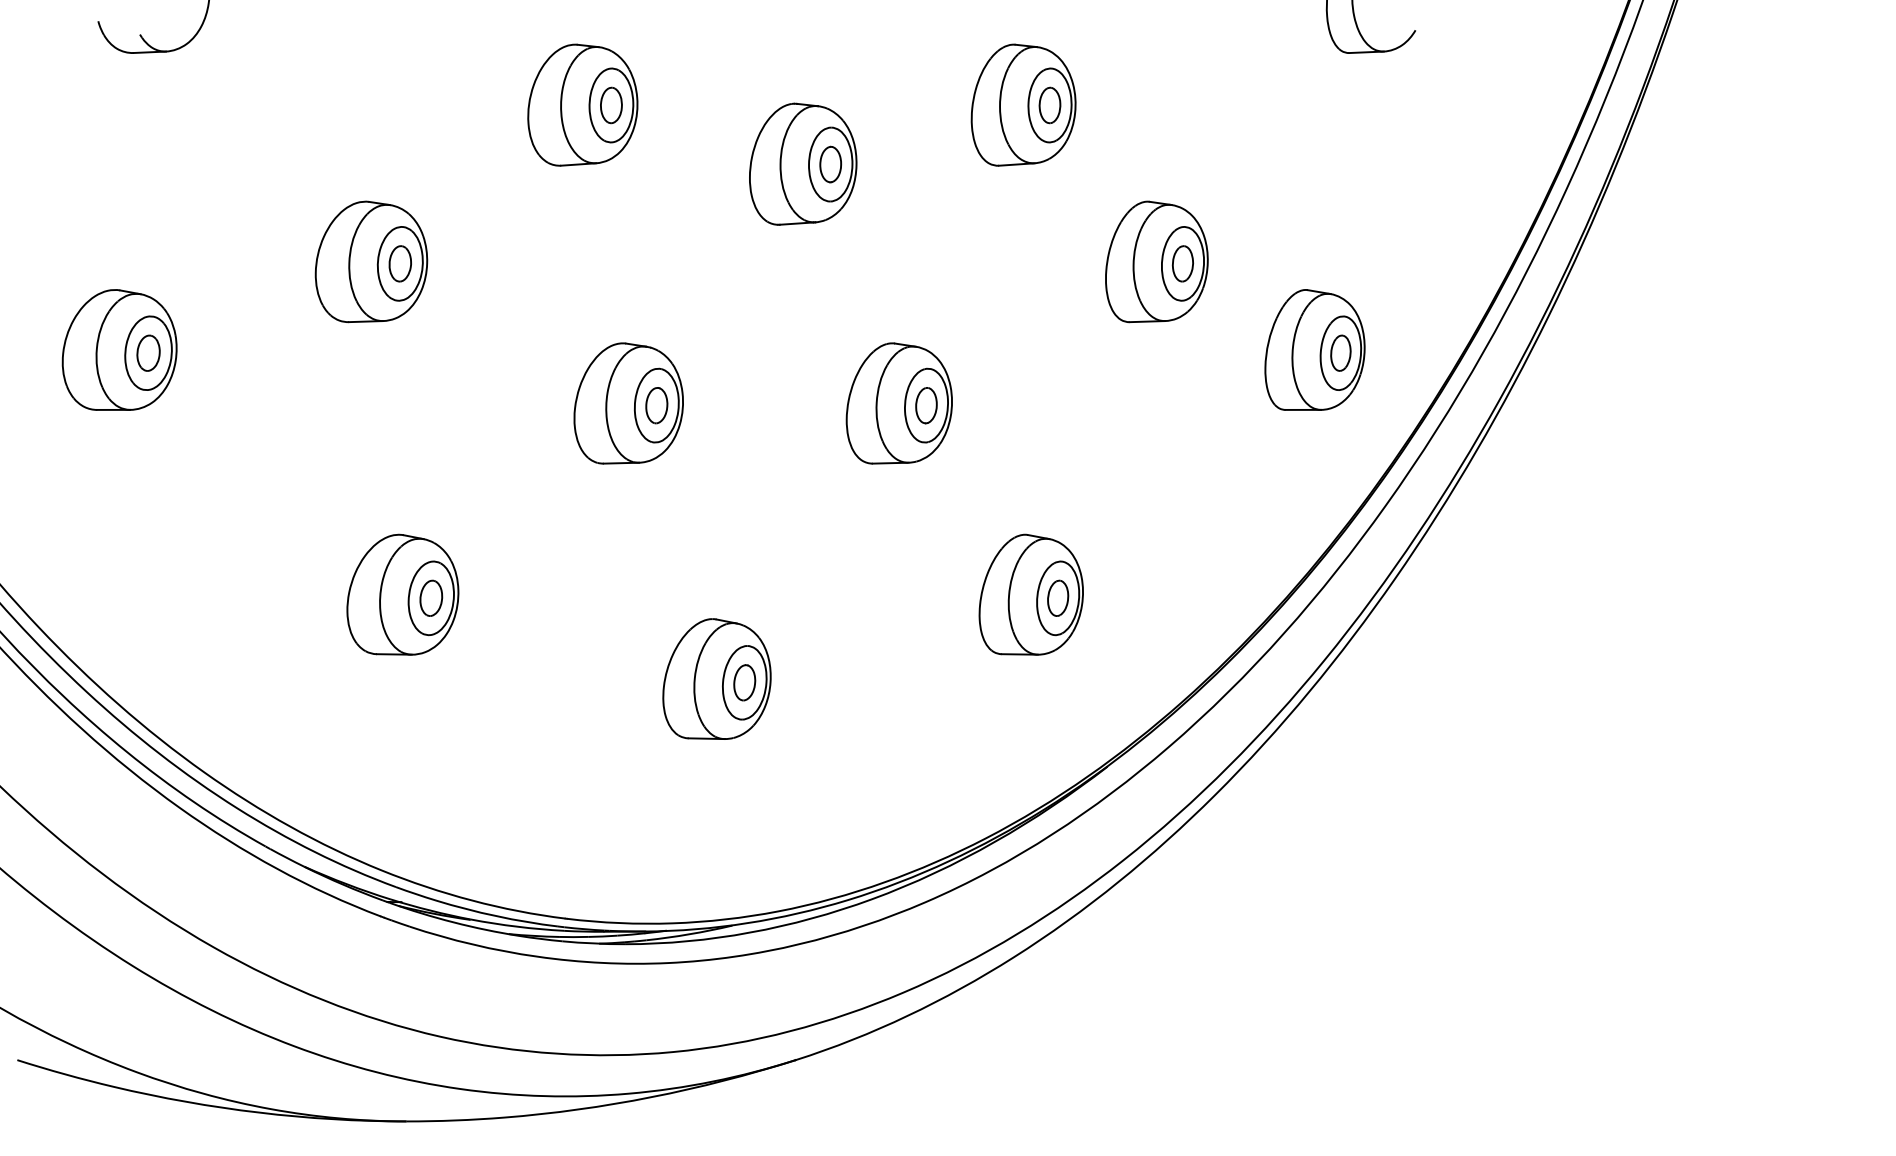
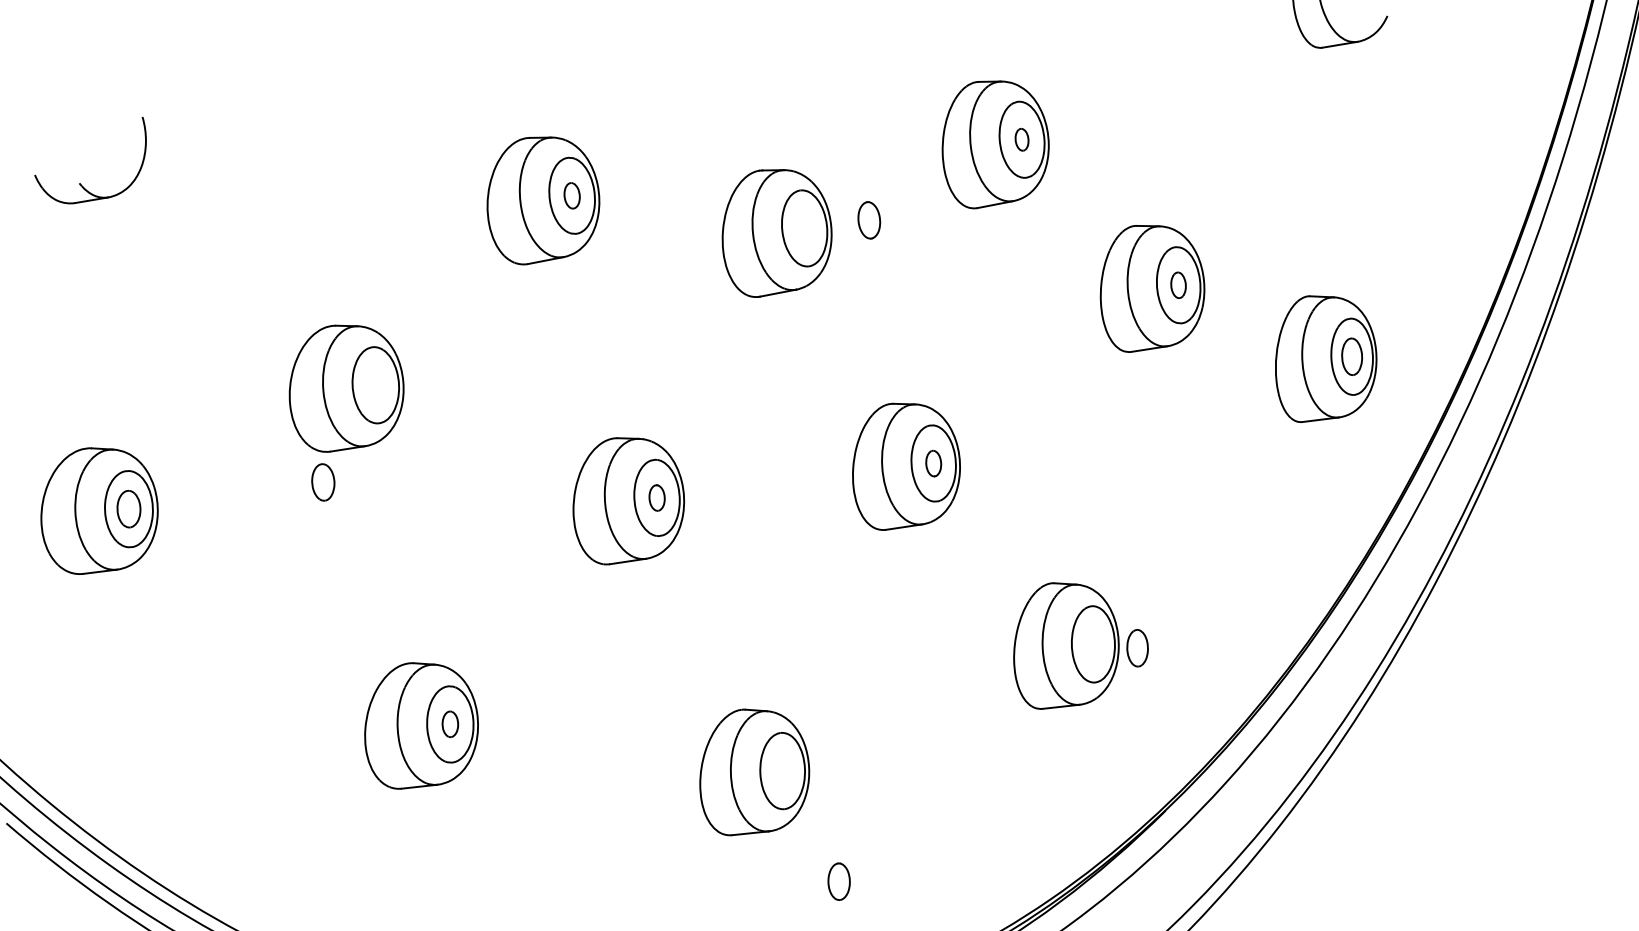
part: (611, 105) -> (572, 195), size x0.7
part: (1049, 105) -> (1021, 139), size x0.6
part: (830, 164) -> (869, 220), moved
part: (399, 263) -> (322, 482), moved
part: (1182, 263) -> (1178, 284), size x0.7
part: (656, 405) -> (656, 497), size x0.7
part: (926, 405) -> (933, 463), size x0.7
part: (431, 597) -> (450, 723), size x0.7
part: (1058, 597) -> (1137, 647), moved
part: (744, 682) -> (838, 881), moved

